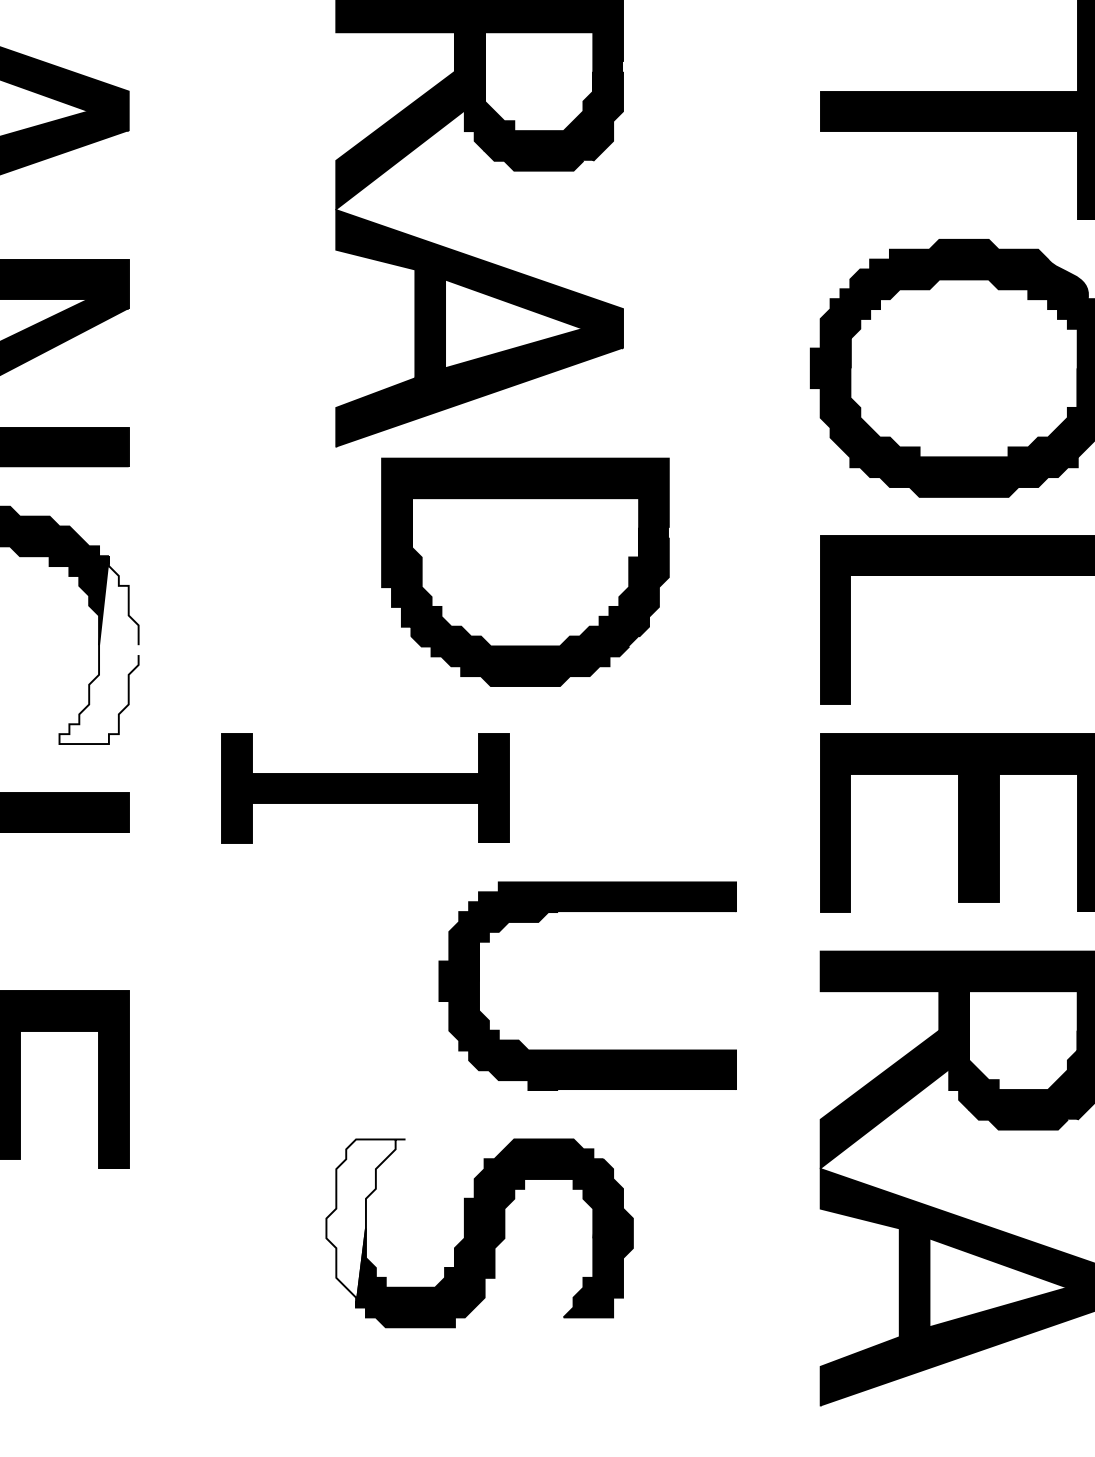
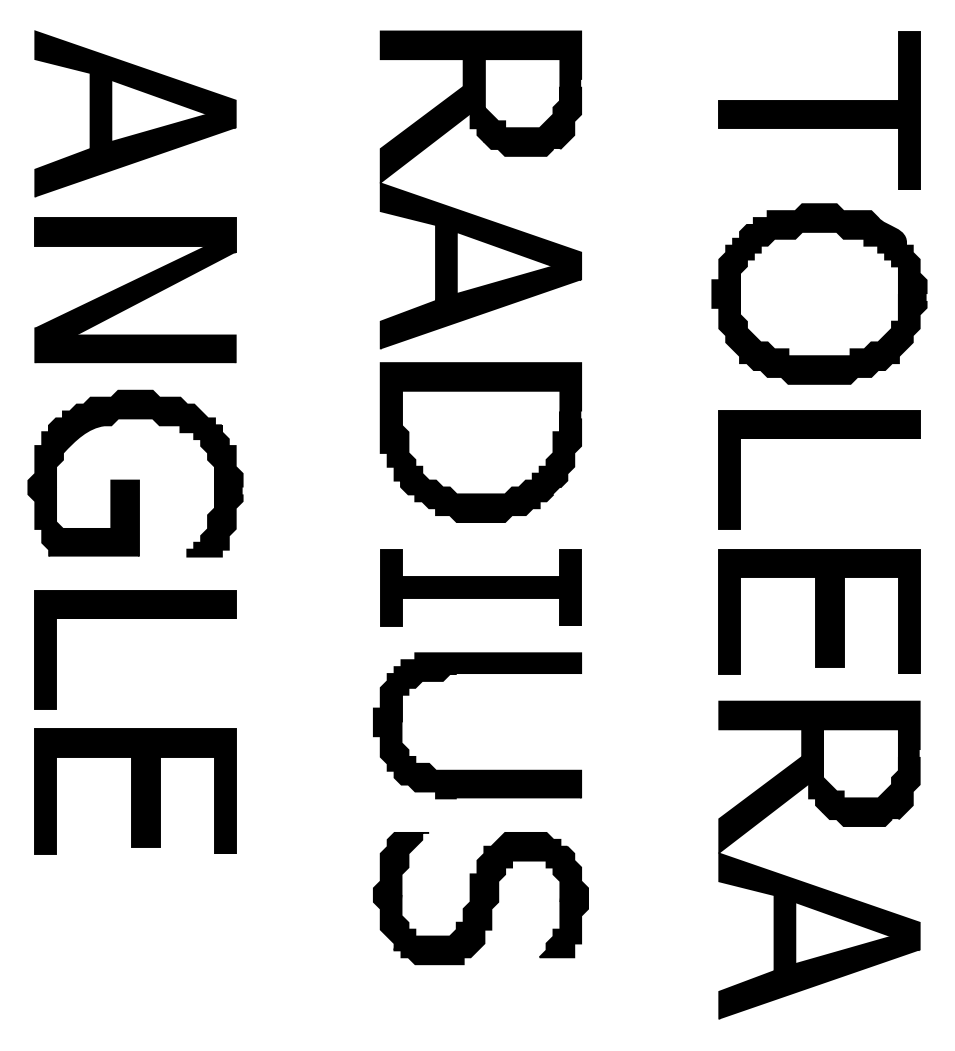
part: (524, 572) -> (480, 442), moved
fill: (98, 649) -> (214, 490), added
part: (364, 788) -> (480, 587), moved
part: (587, 1048) -> (477, 769), moved
fill: (365, 1223) -> (401, 891), added

